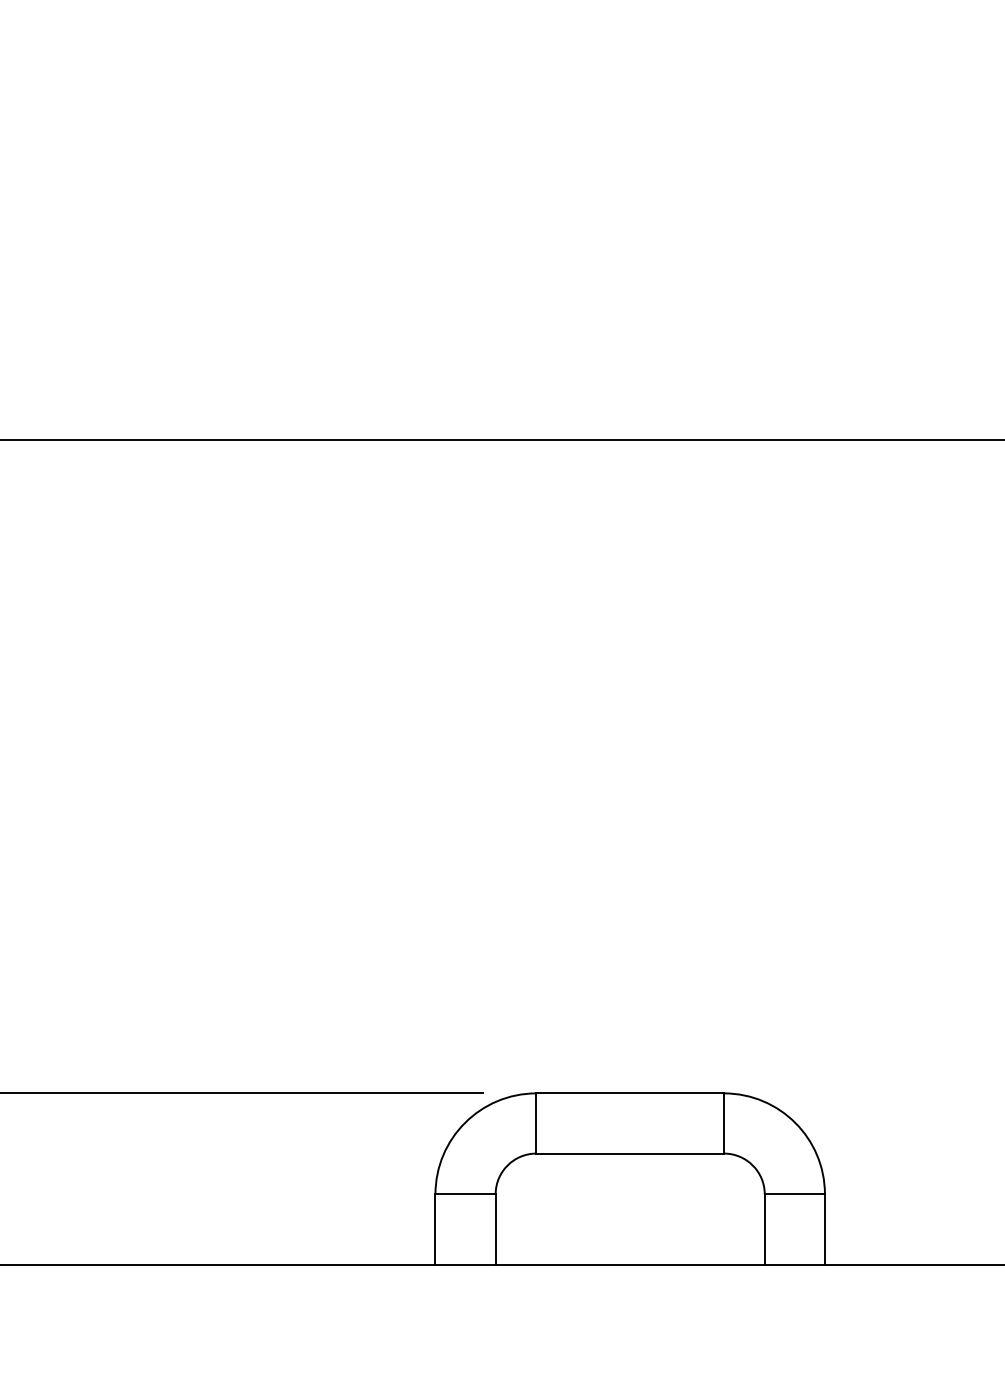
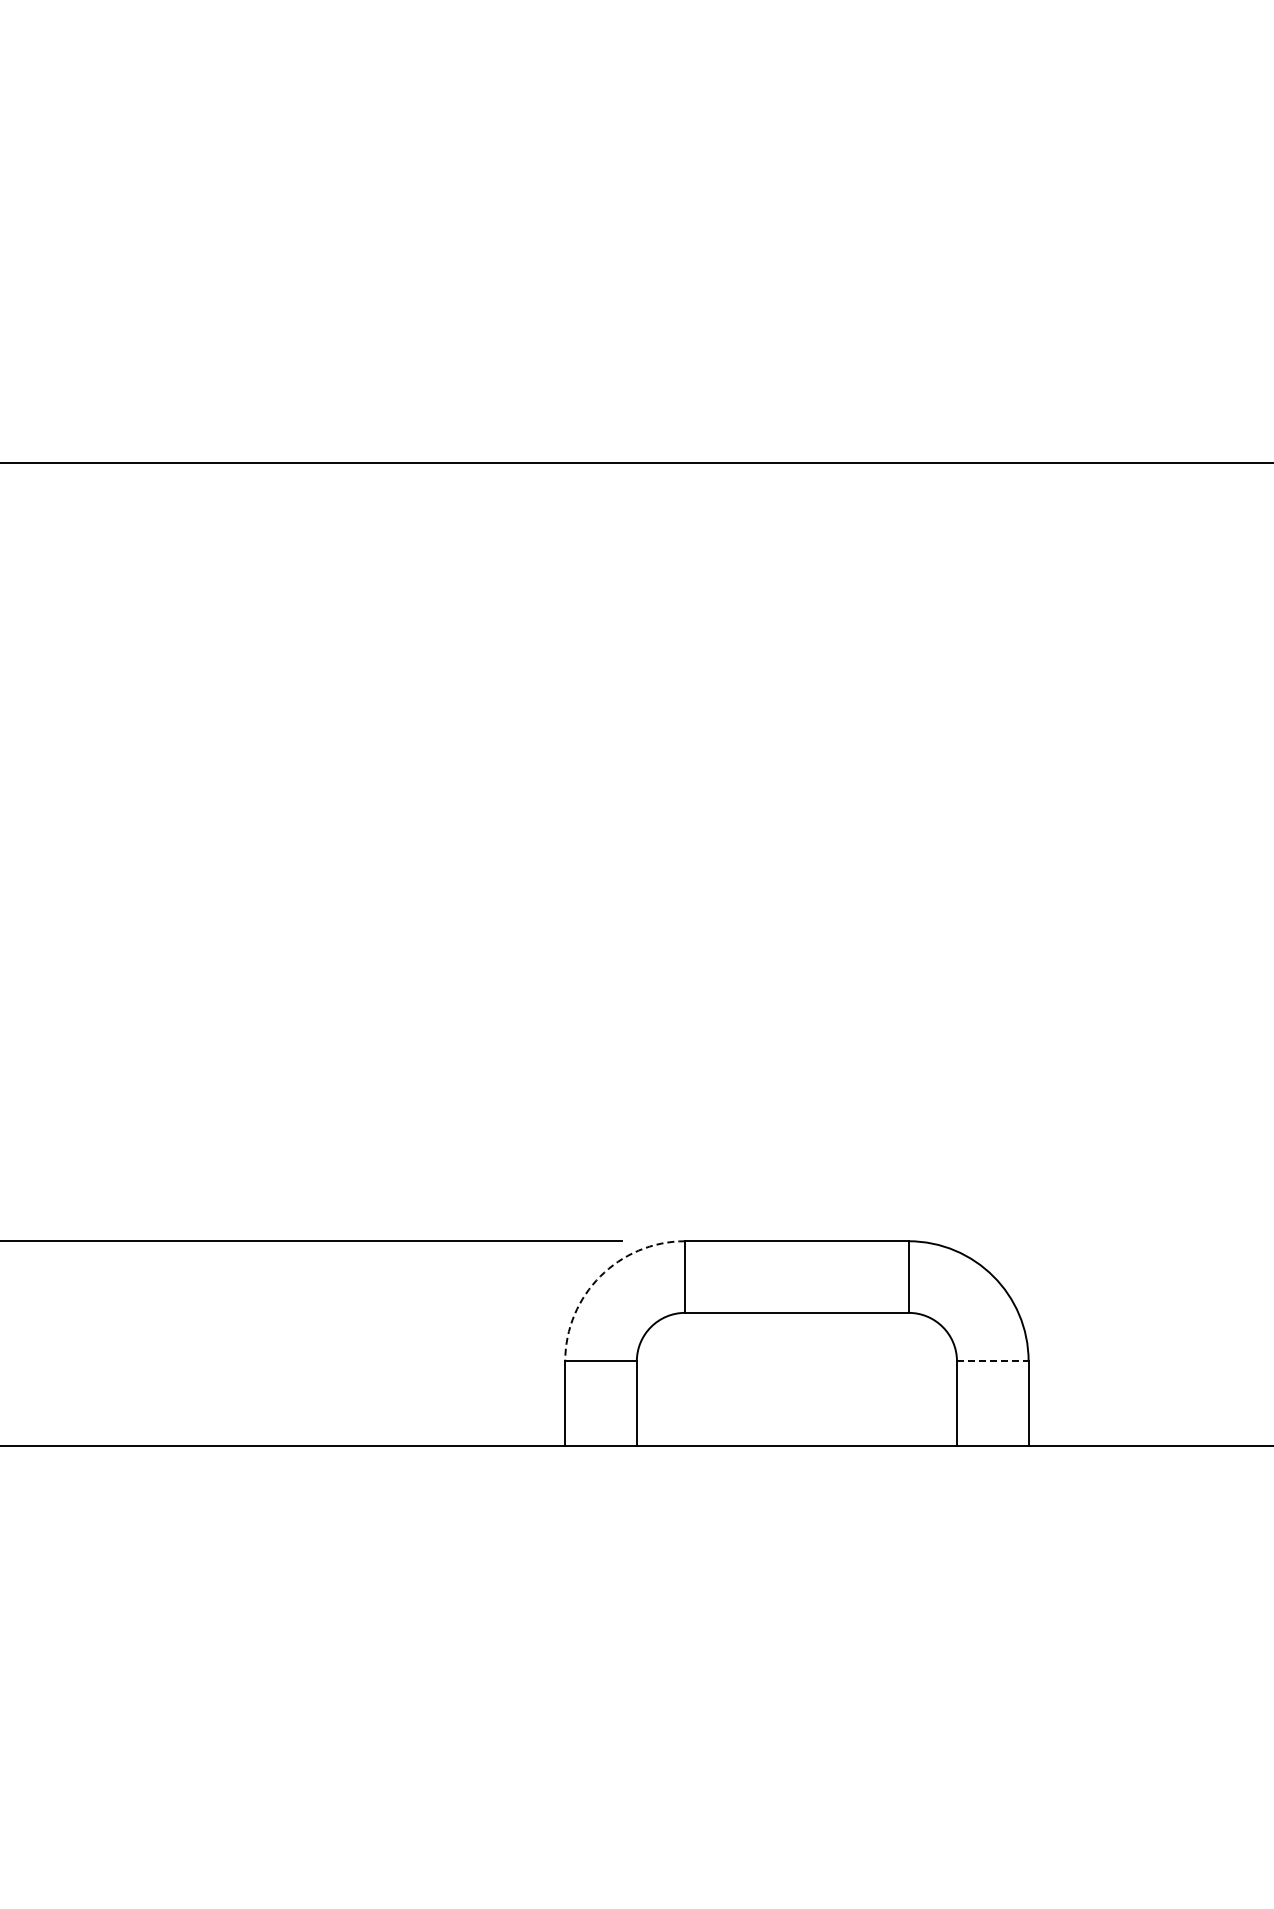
arc: (465, 1123) -> (600, 1276), solid -> dashed
line: (794, 1194) -> (992, 1361), solid -> dashed

